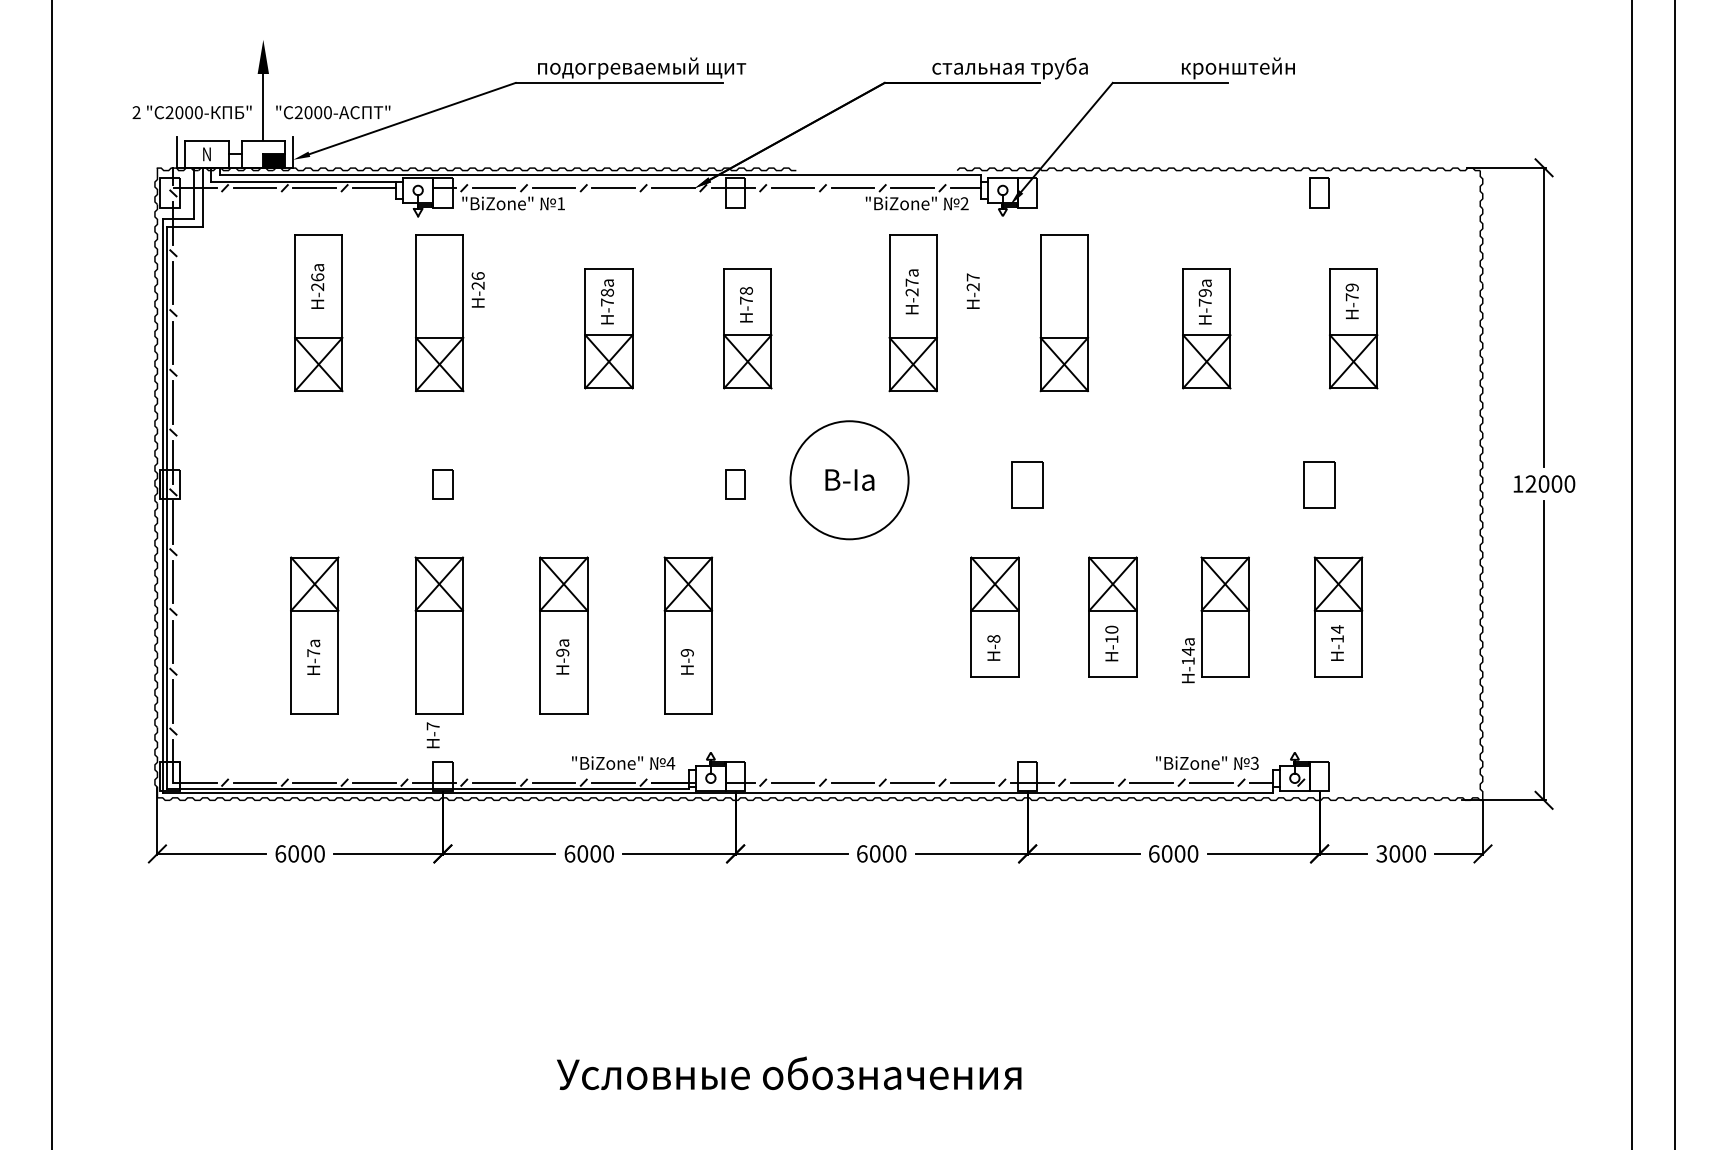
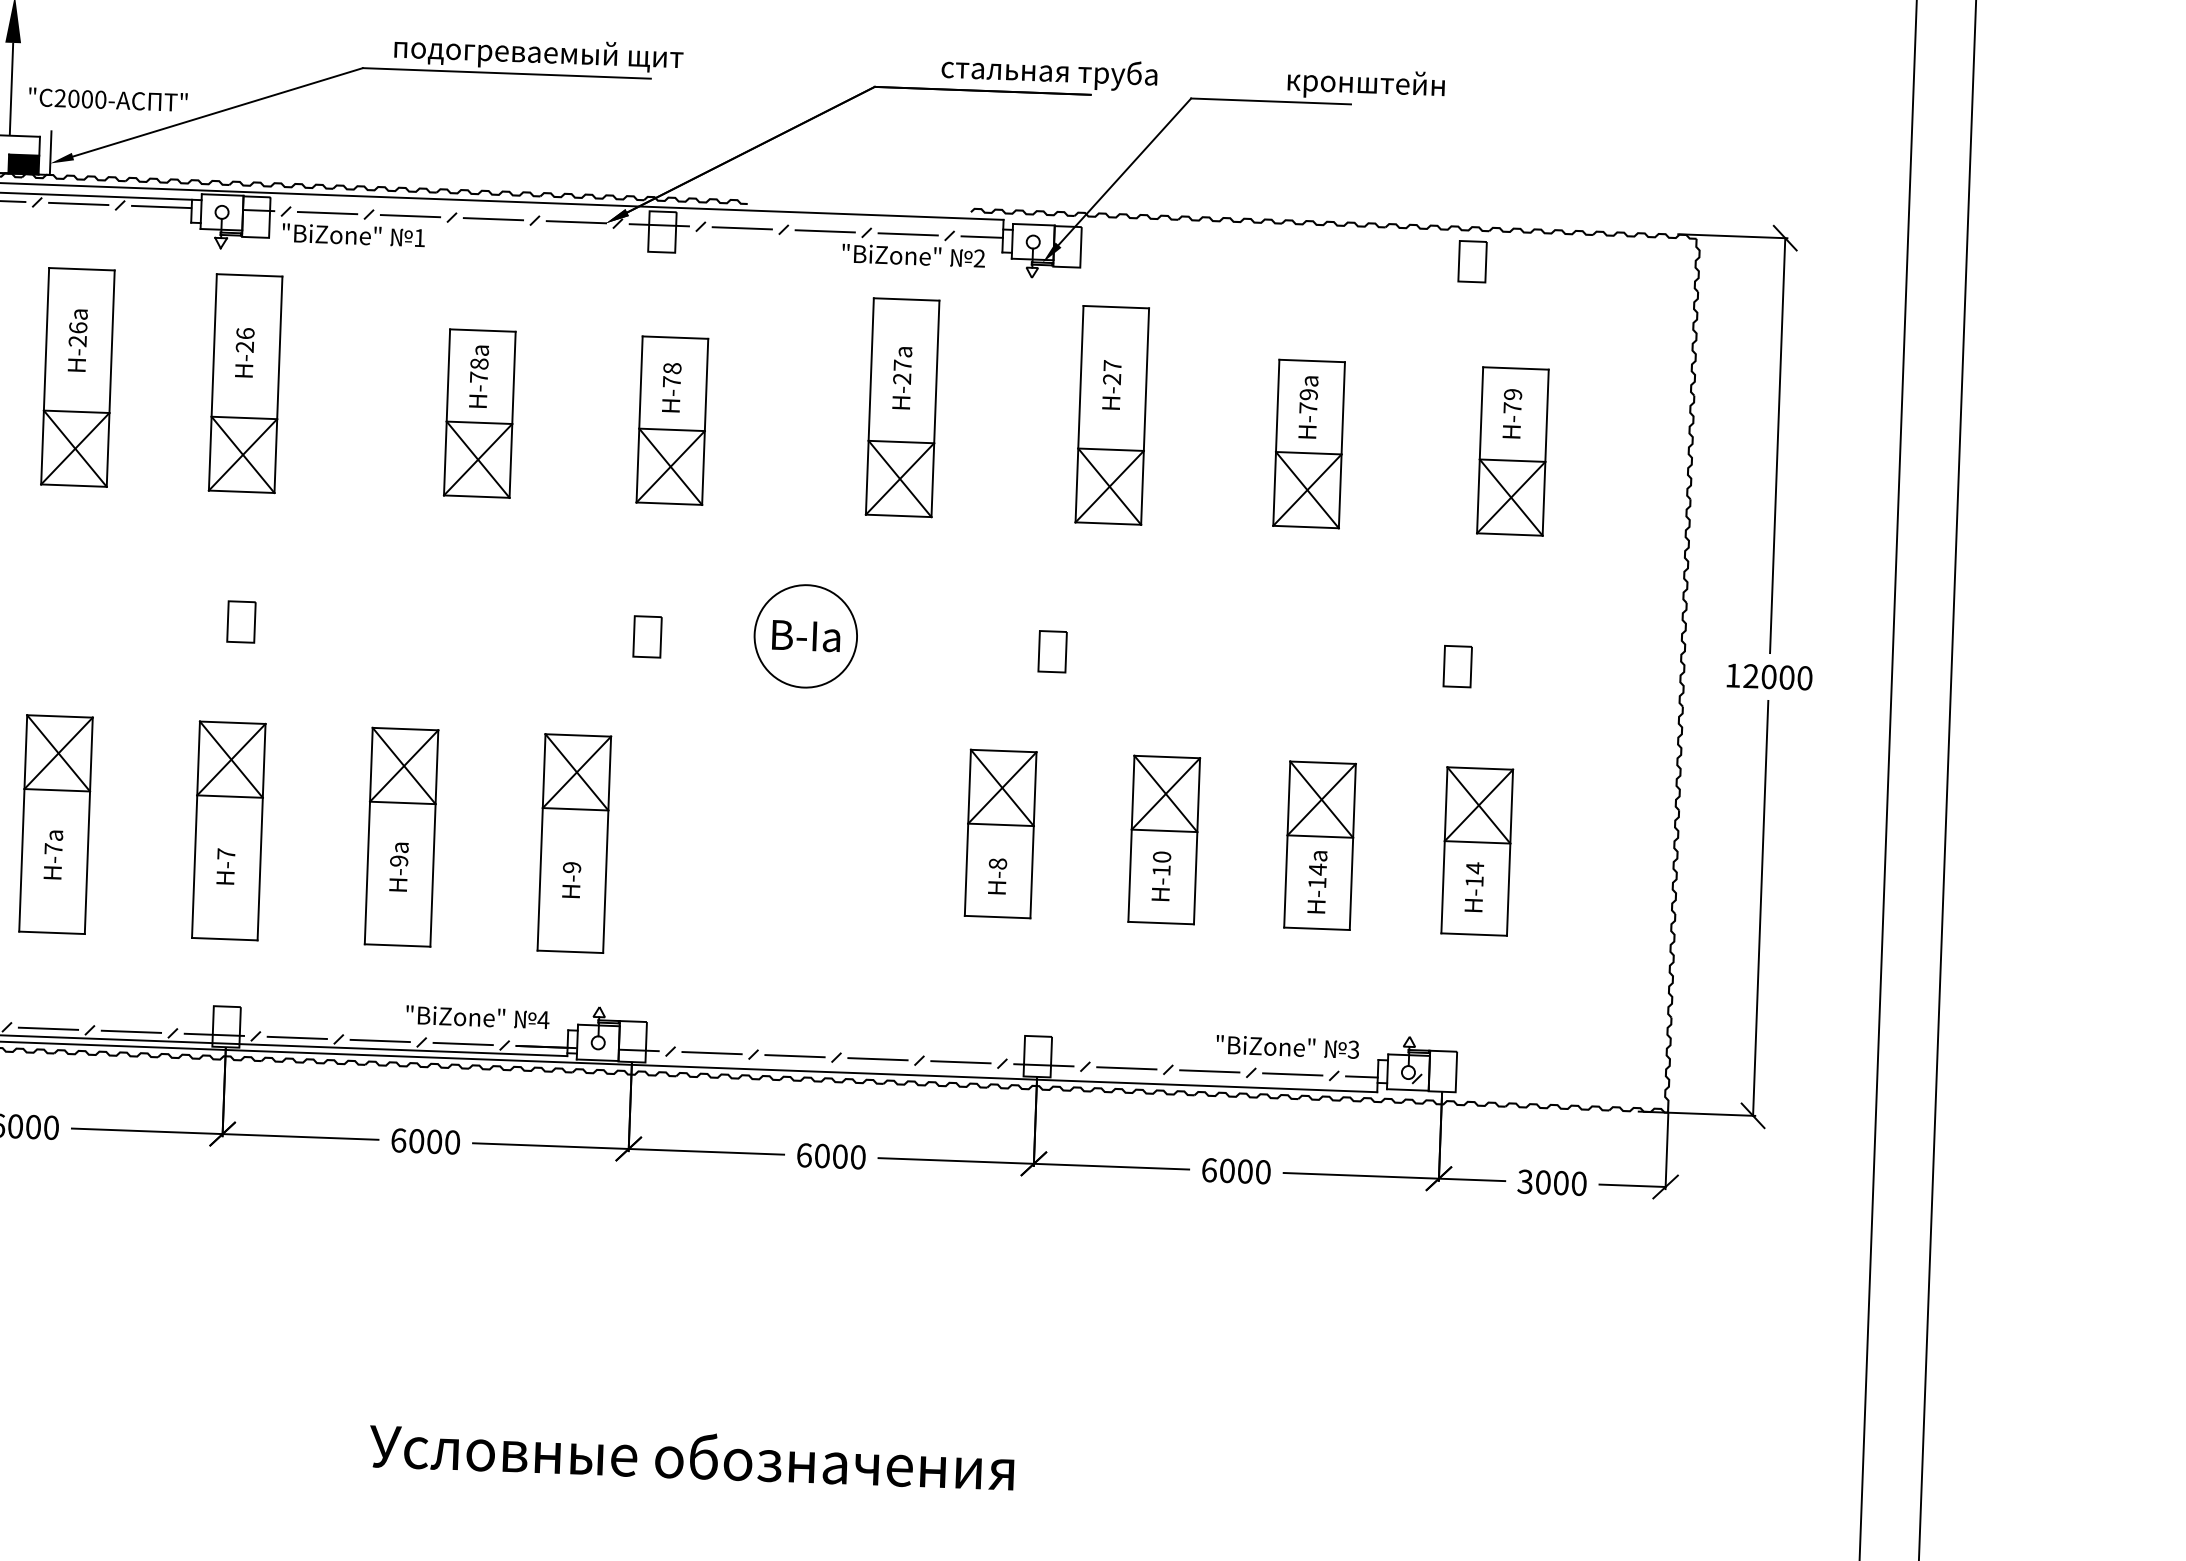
text: (477, 289) -> (243, 352), moved
text: (972, 290) -> (1110, 383), moved
circle: (849, 480) -> (805, 636), size x0.62
part: (1027, 484) -> (1052, 651), size x0.62
part: (1319, 484) -> (1457, 666), size x0.62
text: (1188, 660) -> (1317, 881), moved
text: (432, 735) -> (224, 866), moved

